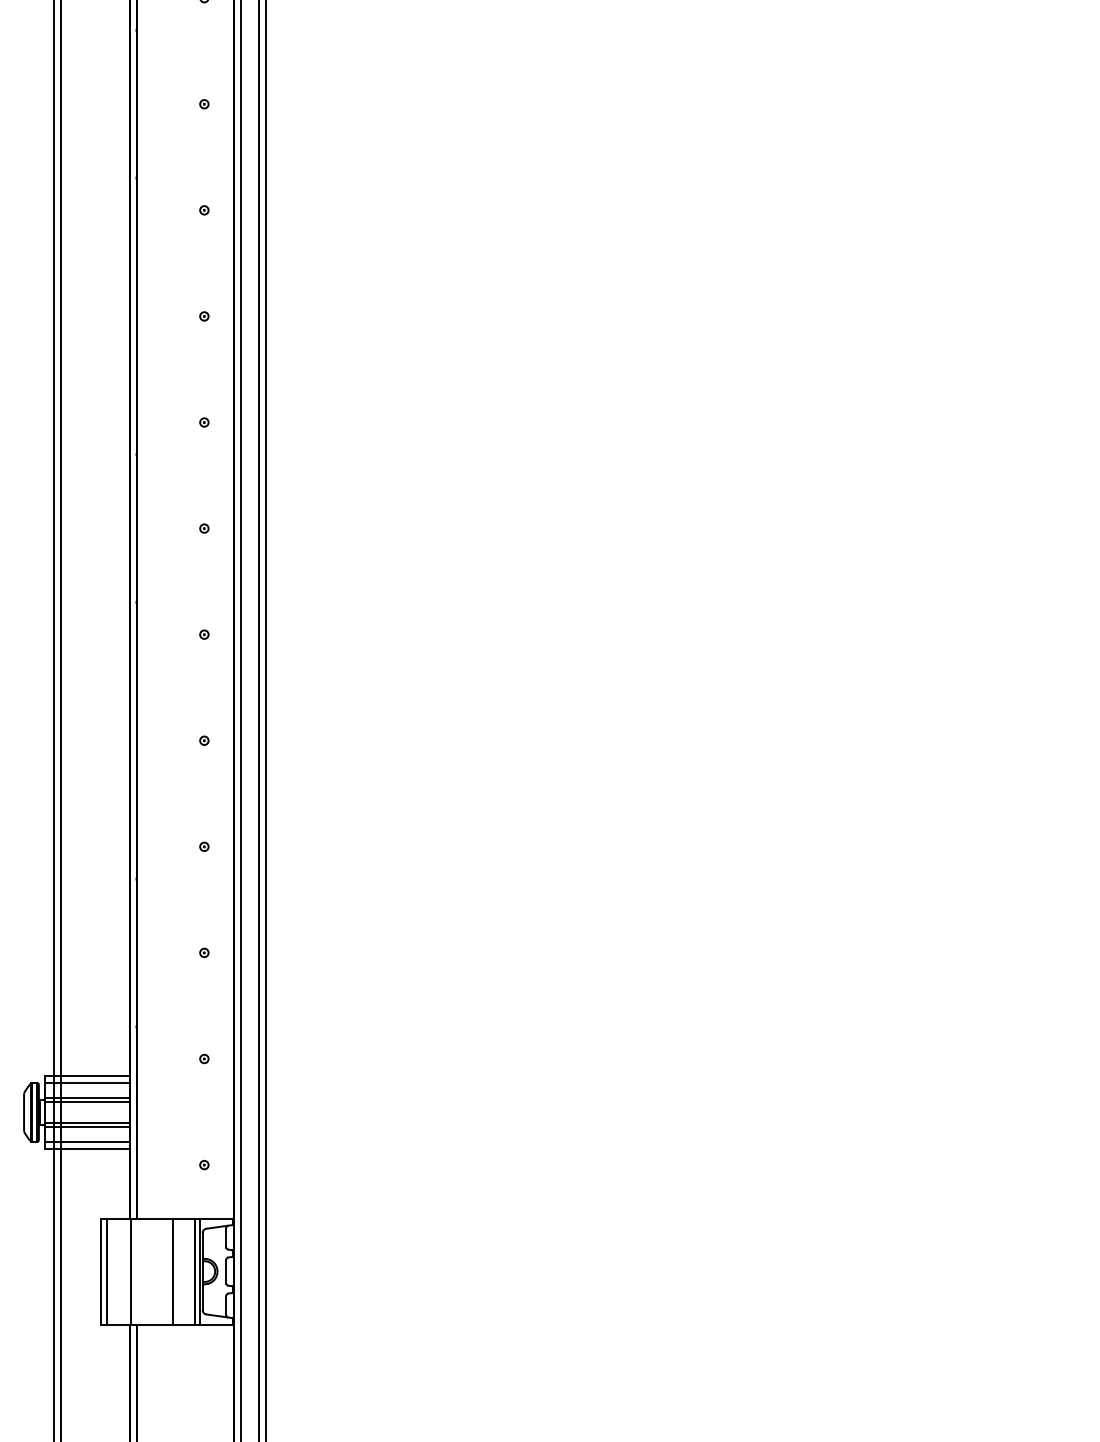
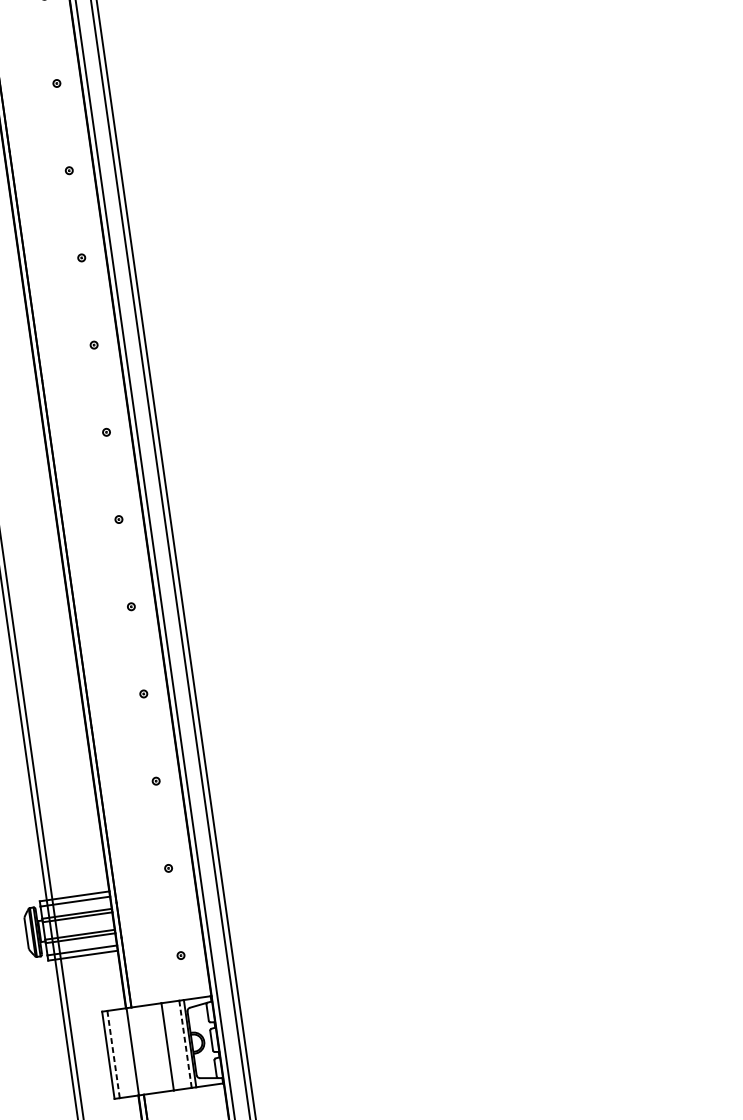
line: (107, 1271) -> (113, 1054), solid -> dashed
line: (194, 1272) -> (185, 1045), solid -> dashed

